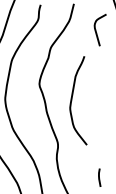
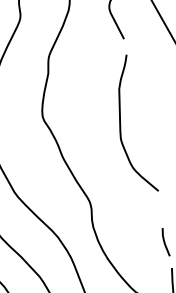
curve: (72, 100) -> (122, 126), moved

